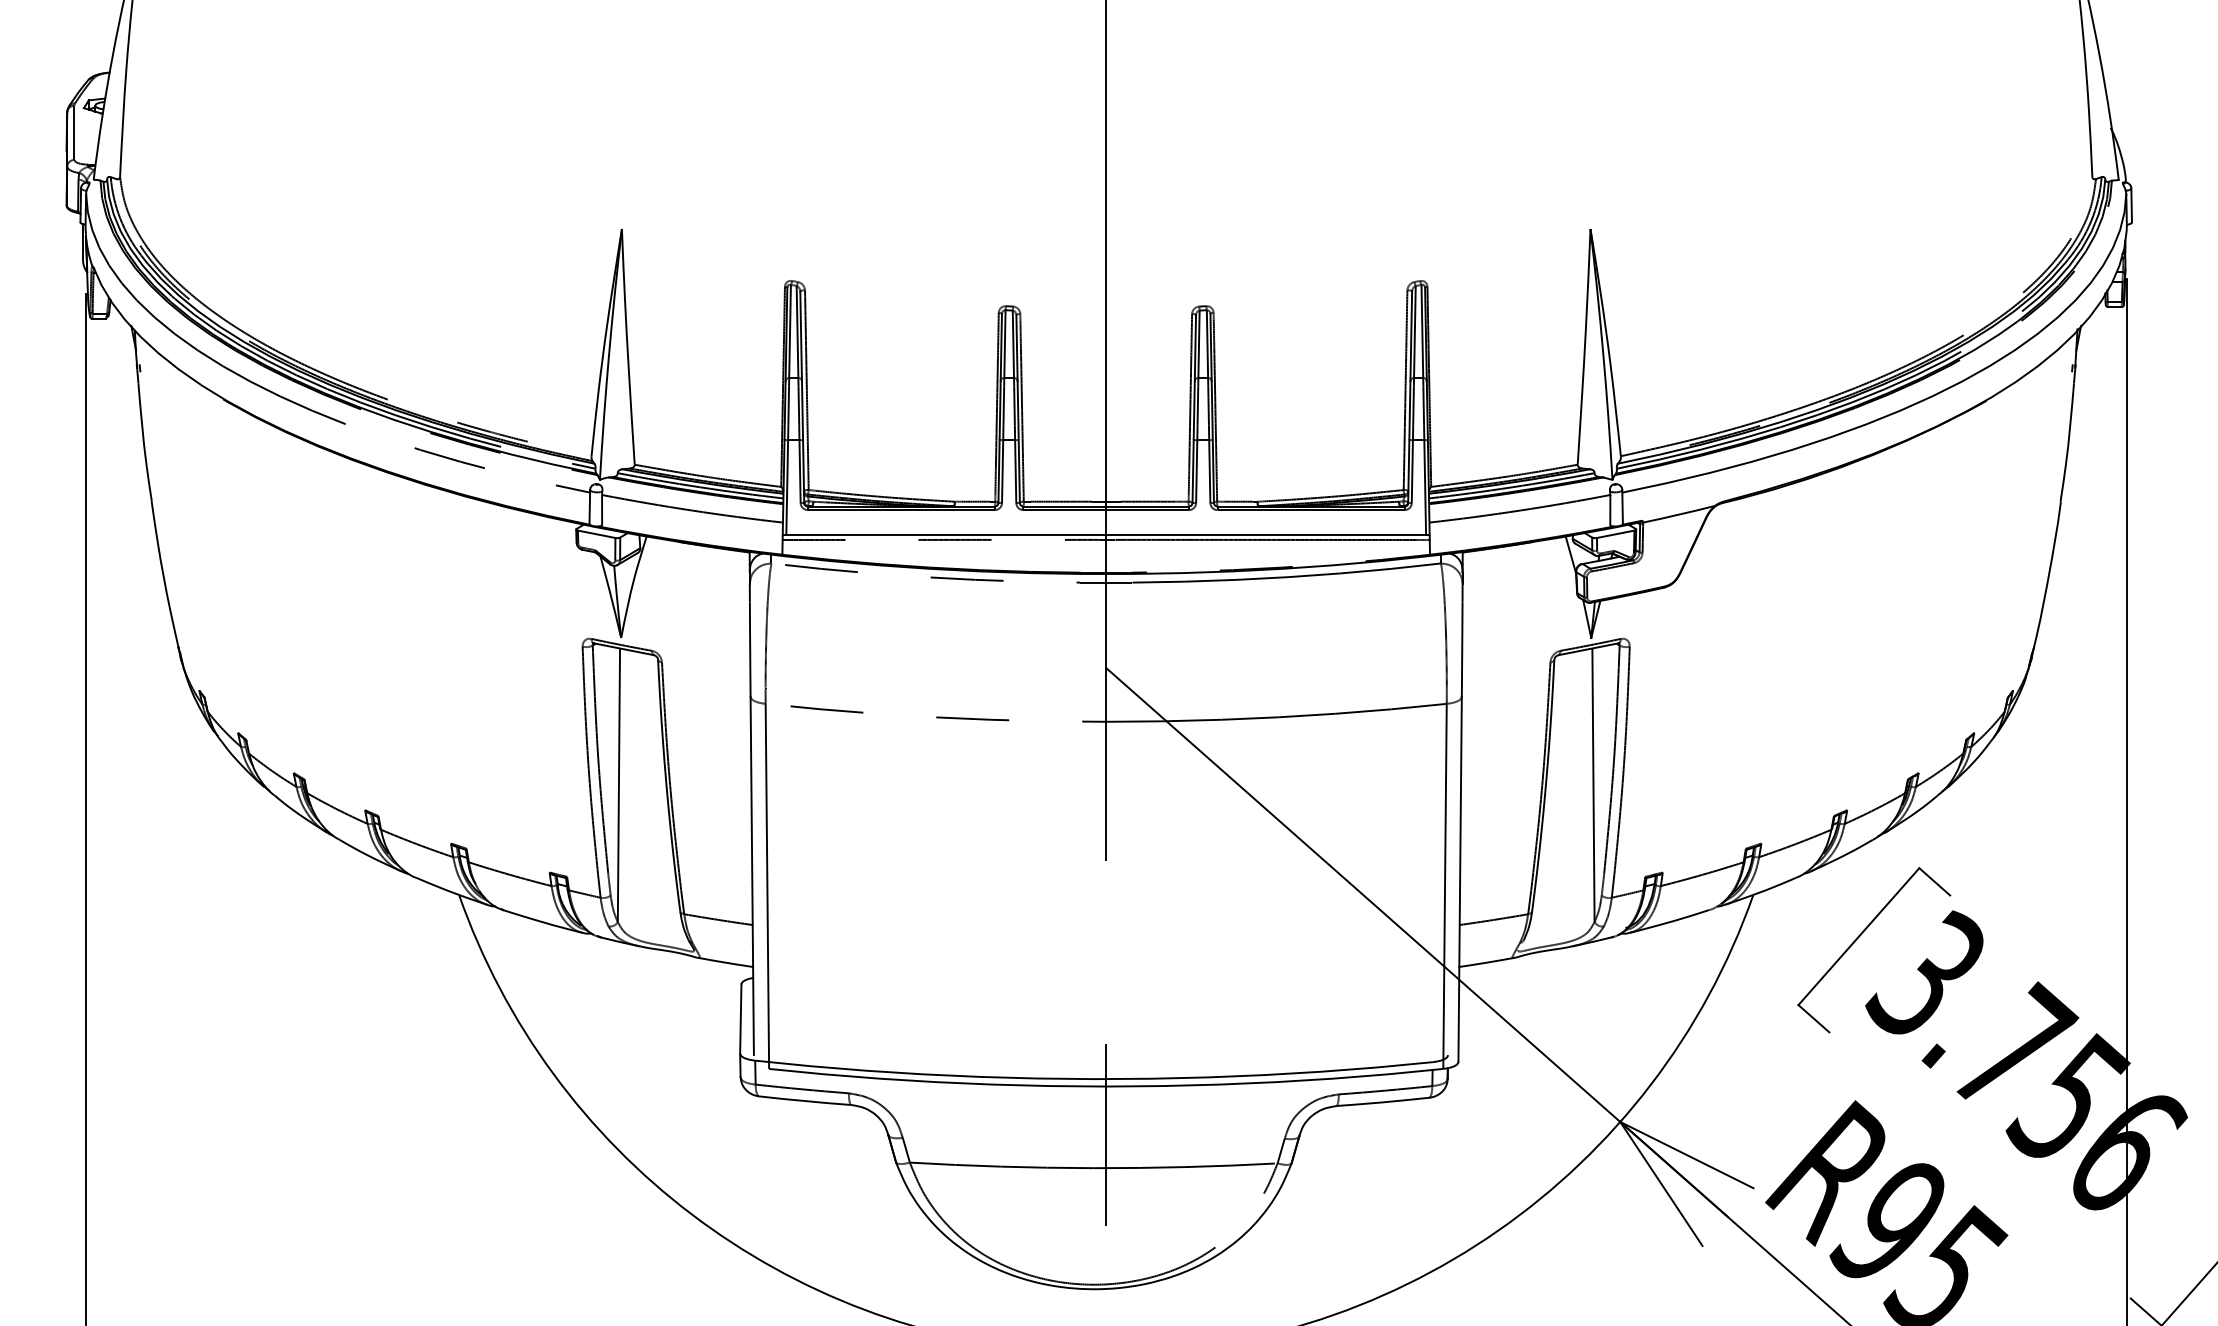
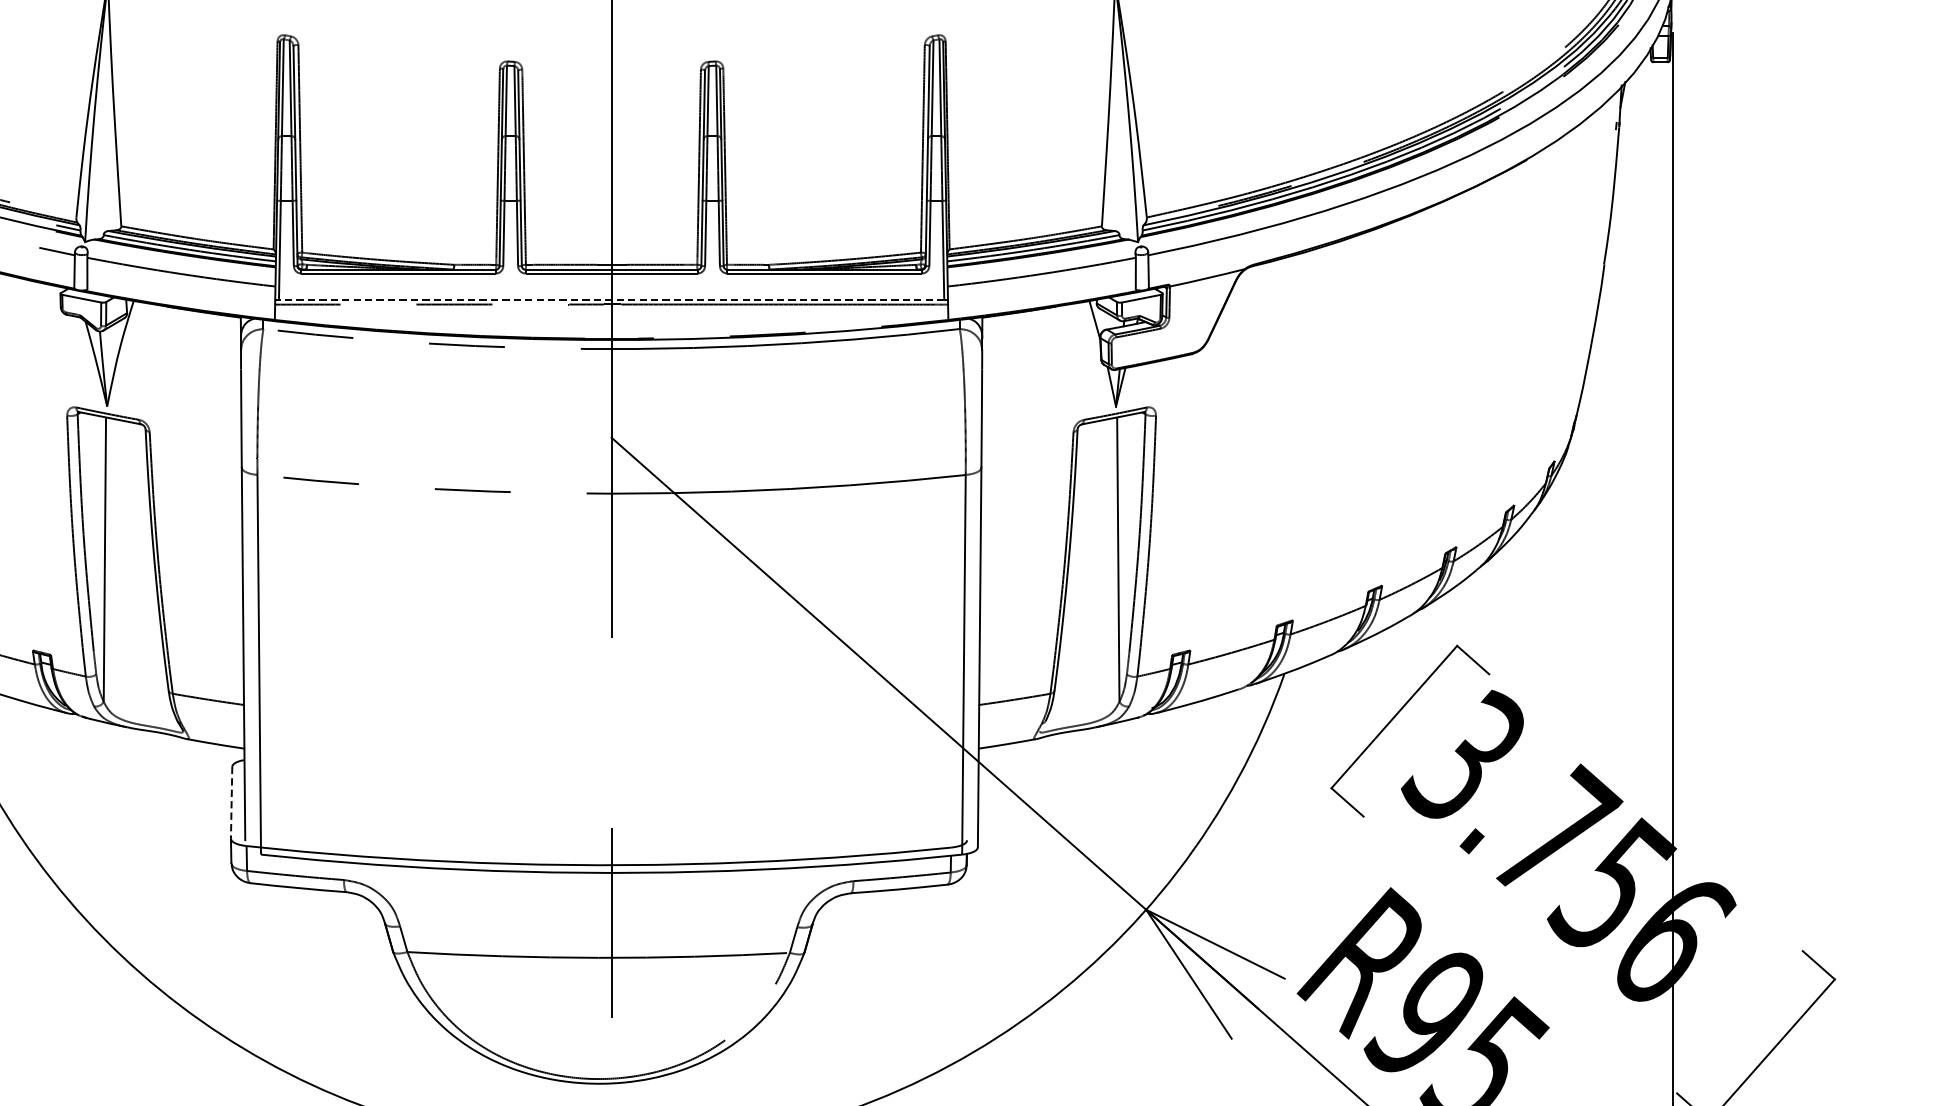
line: (1106, 535) -> (611, 299), solid -> dashed
line: (740, 1019) -> (231, 803), solid -> dashed

